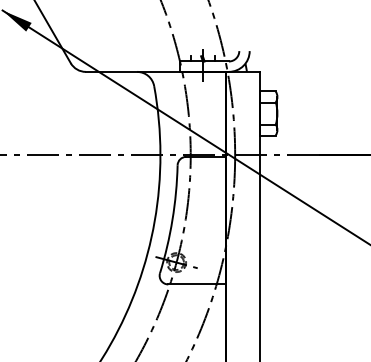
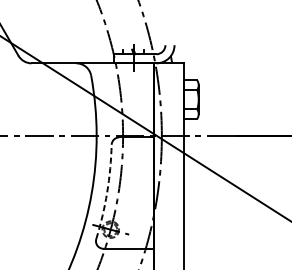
arc: (172, 219) -> (107, 192), solid -> dashed

